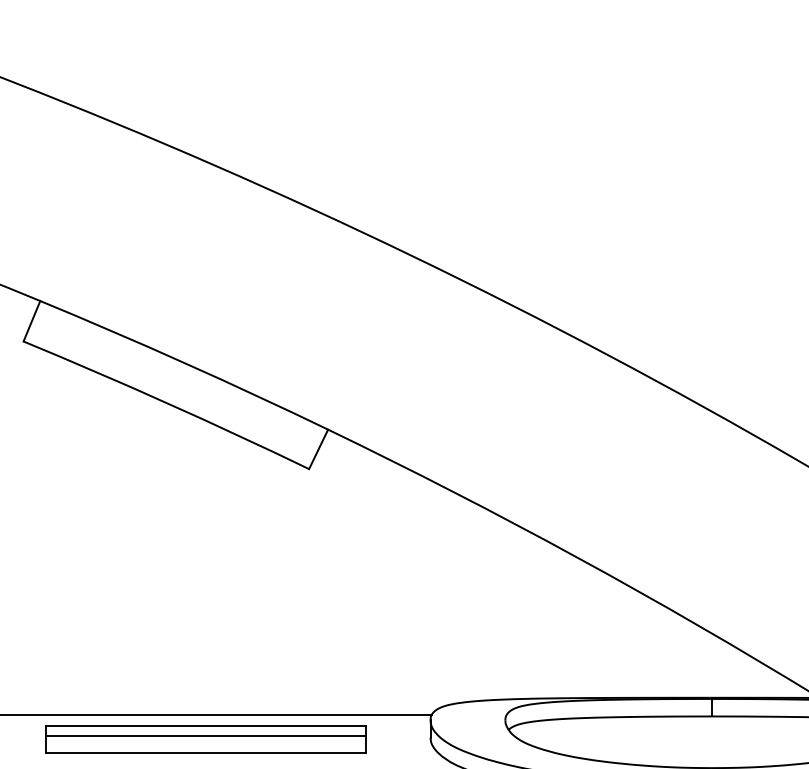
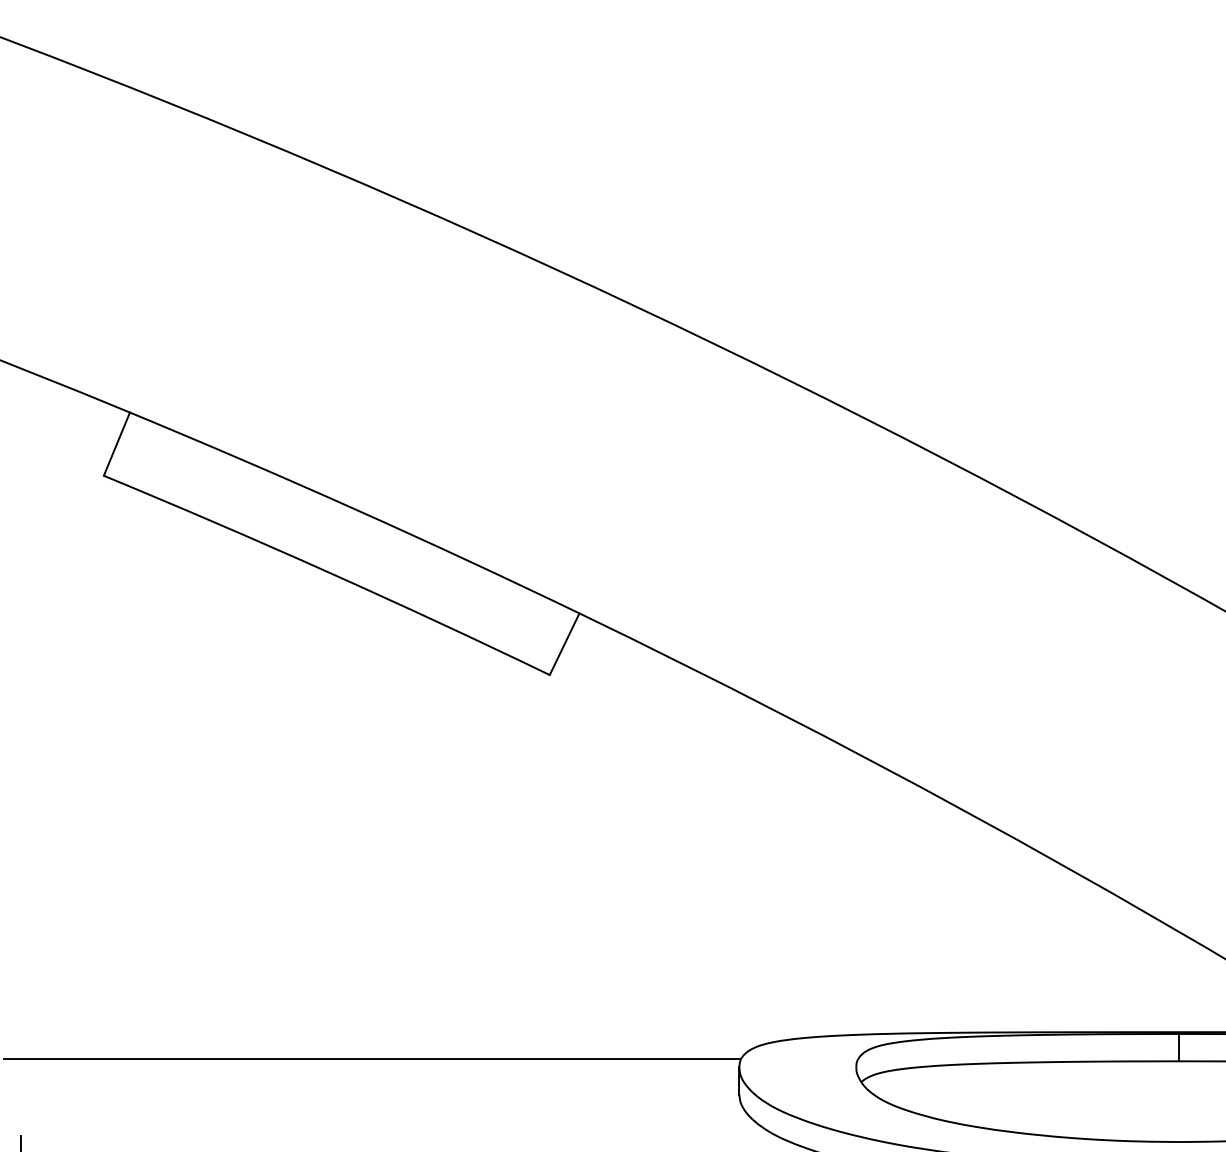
part: (205, 739) -> (387, 1097), removed

